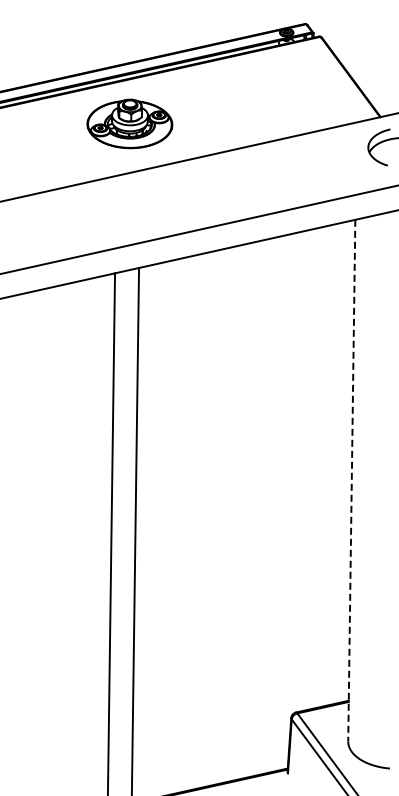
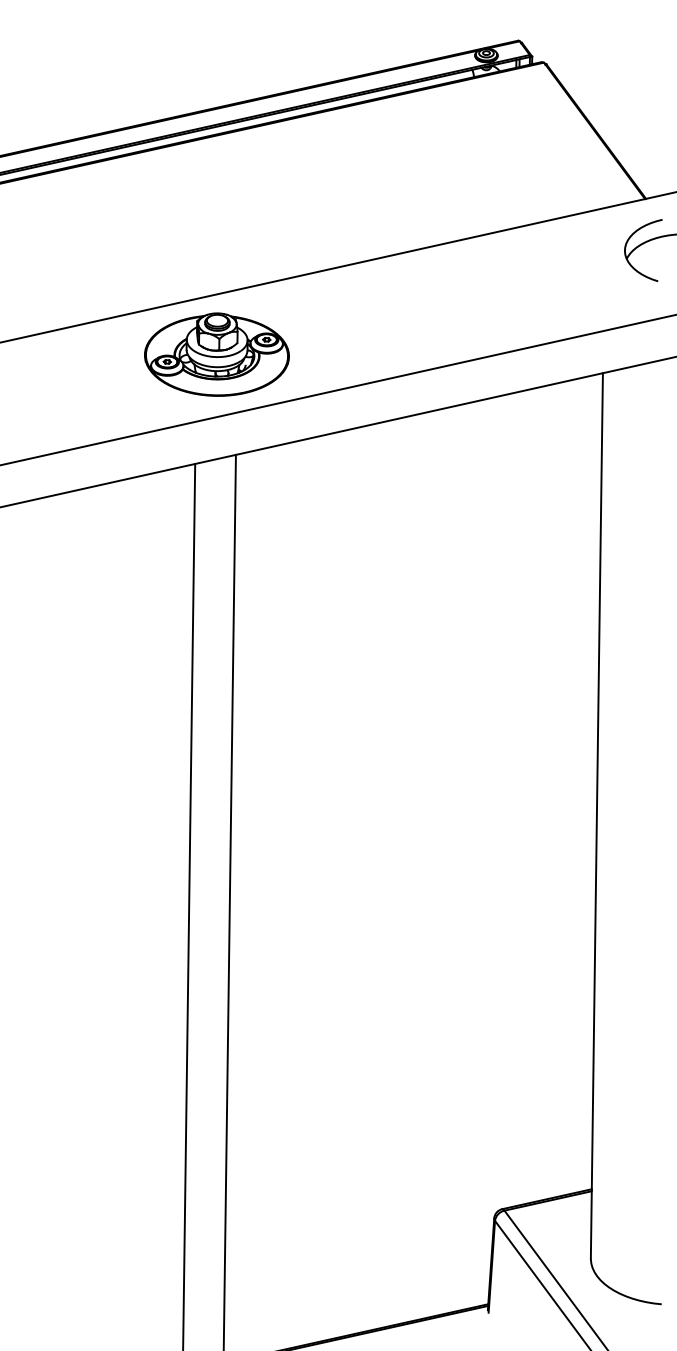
part: (129, 123) -> (216, 353), moved
line: (351, 480) -> (596, 815), dashed -> solid

